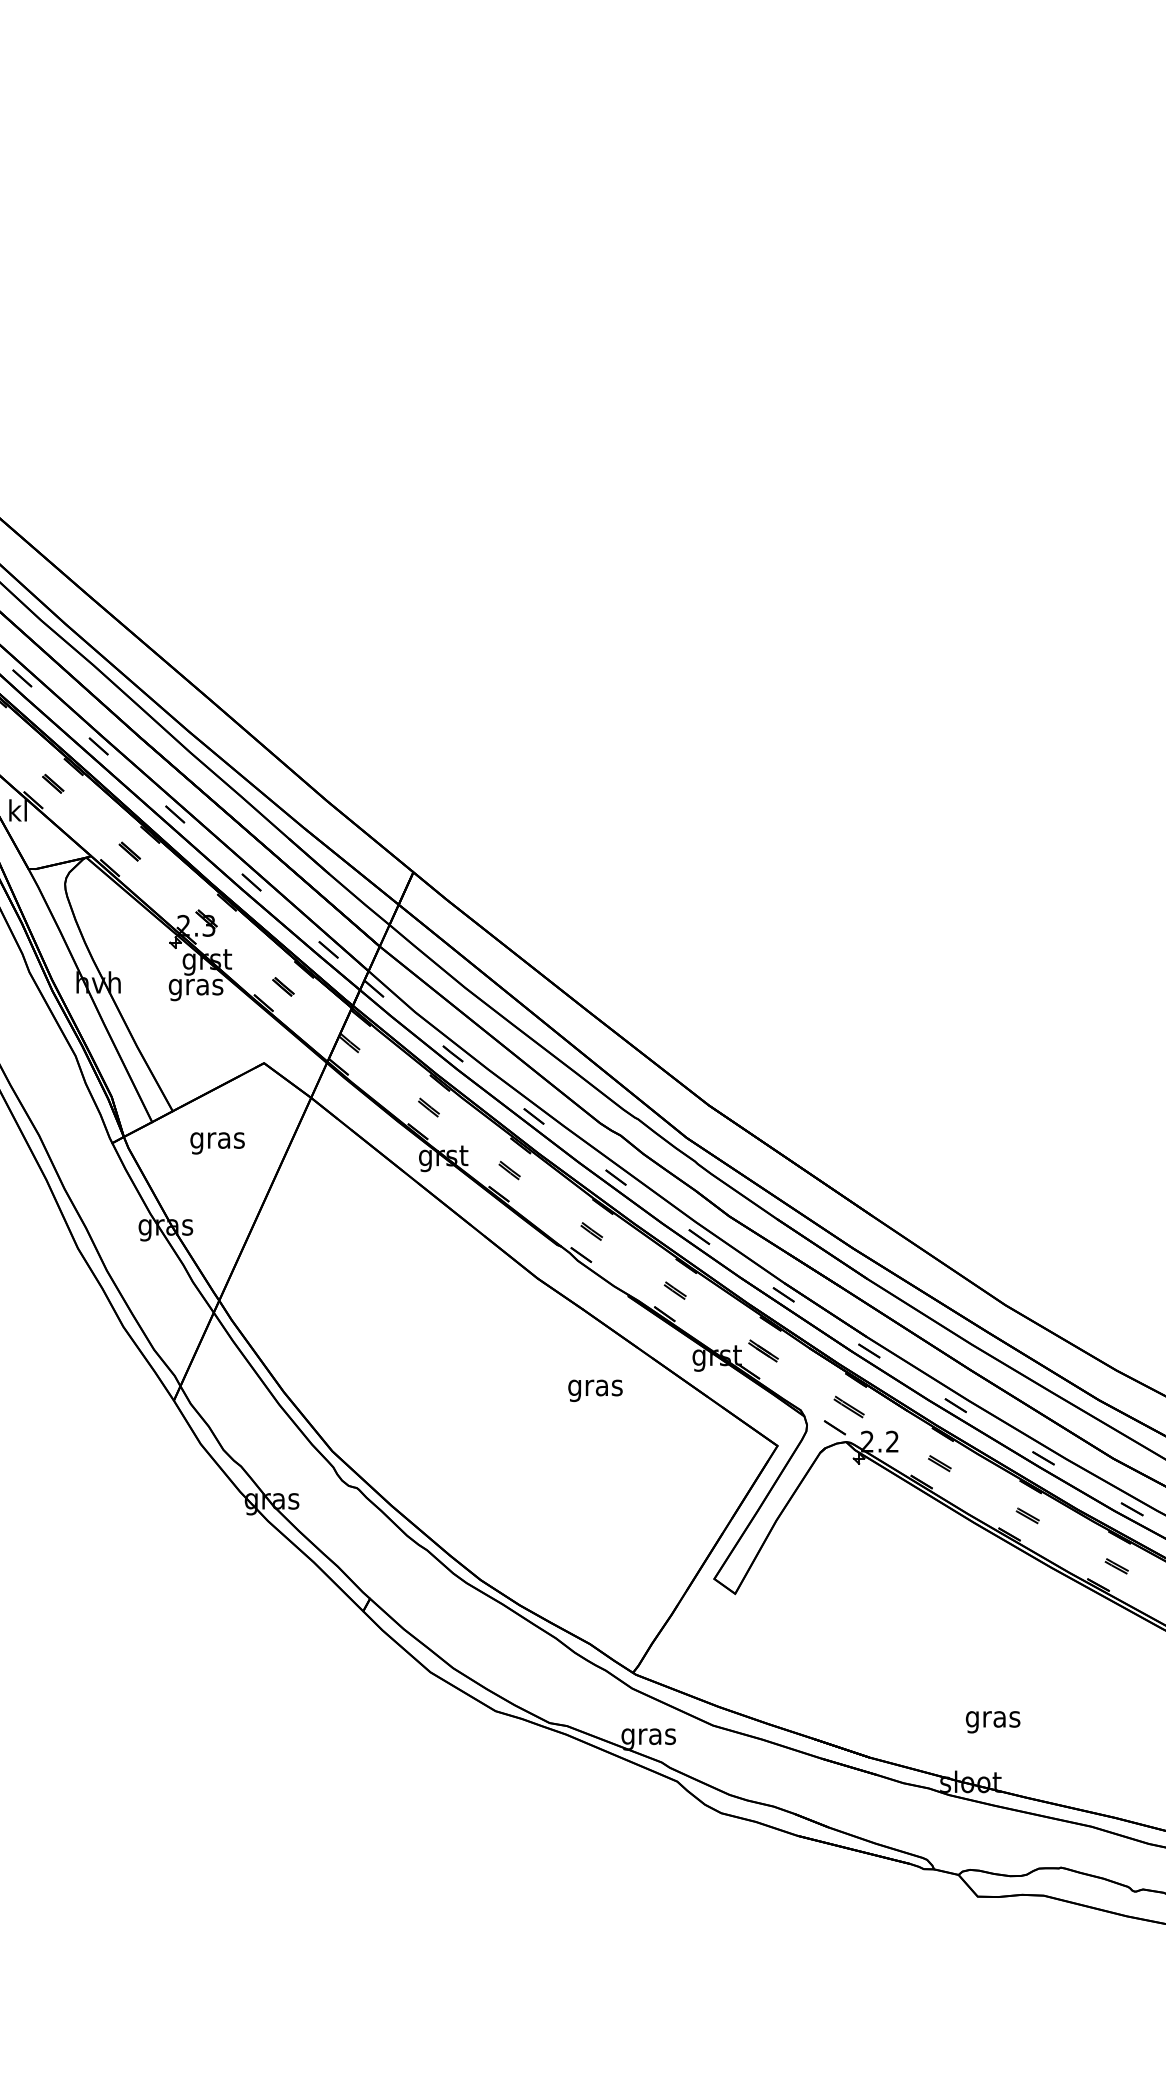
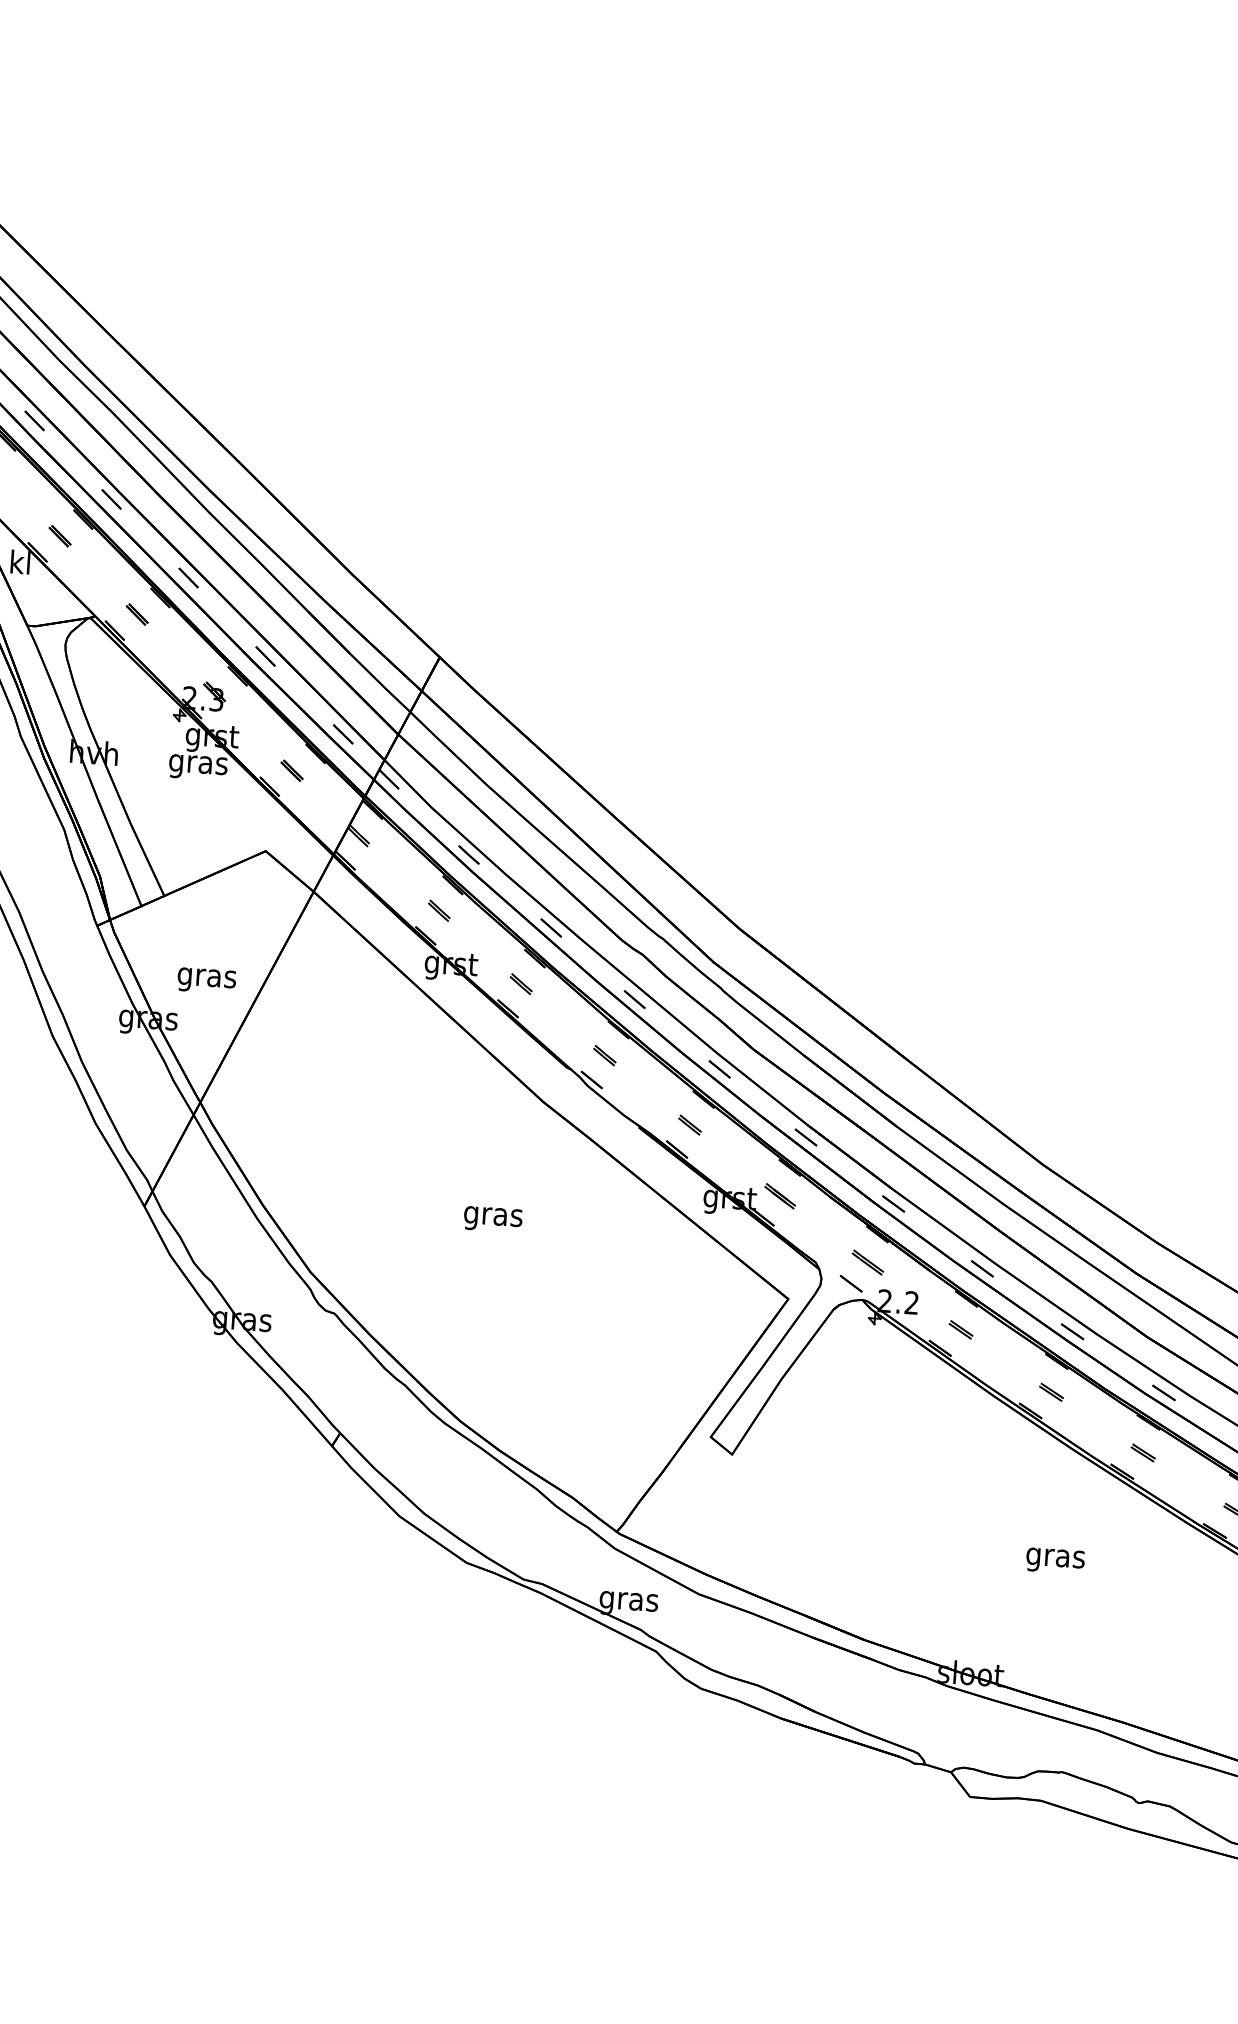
text: (217, 1143) -> (206, 981), moved
text: (595, 1390) -> (493, 1219), moved
text: (993, 1722) -> (1055, 1561), moved

